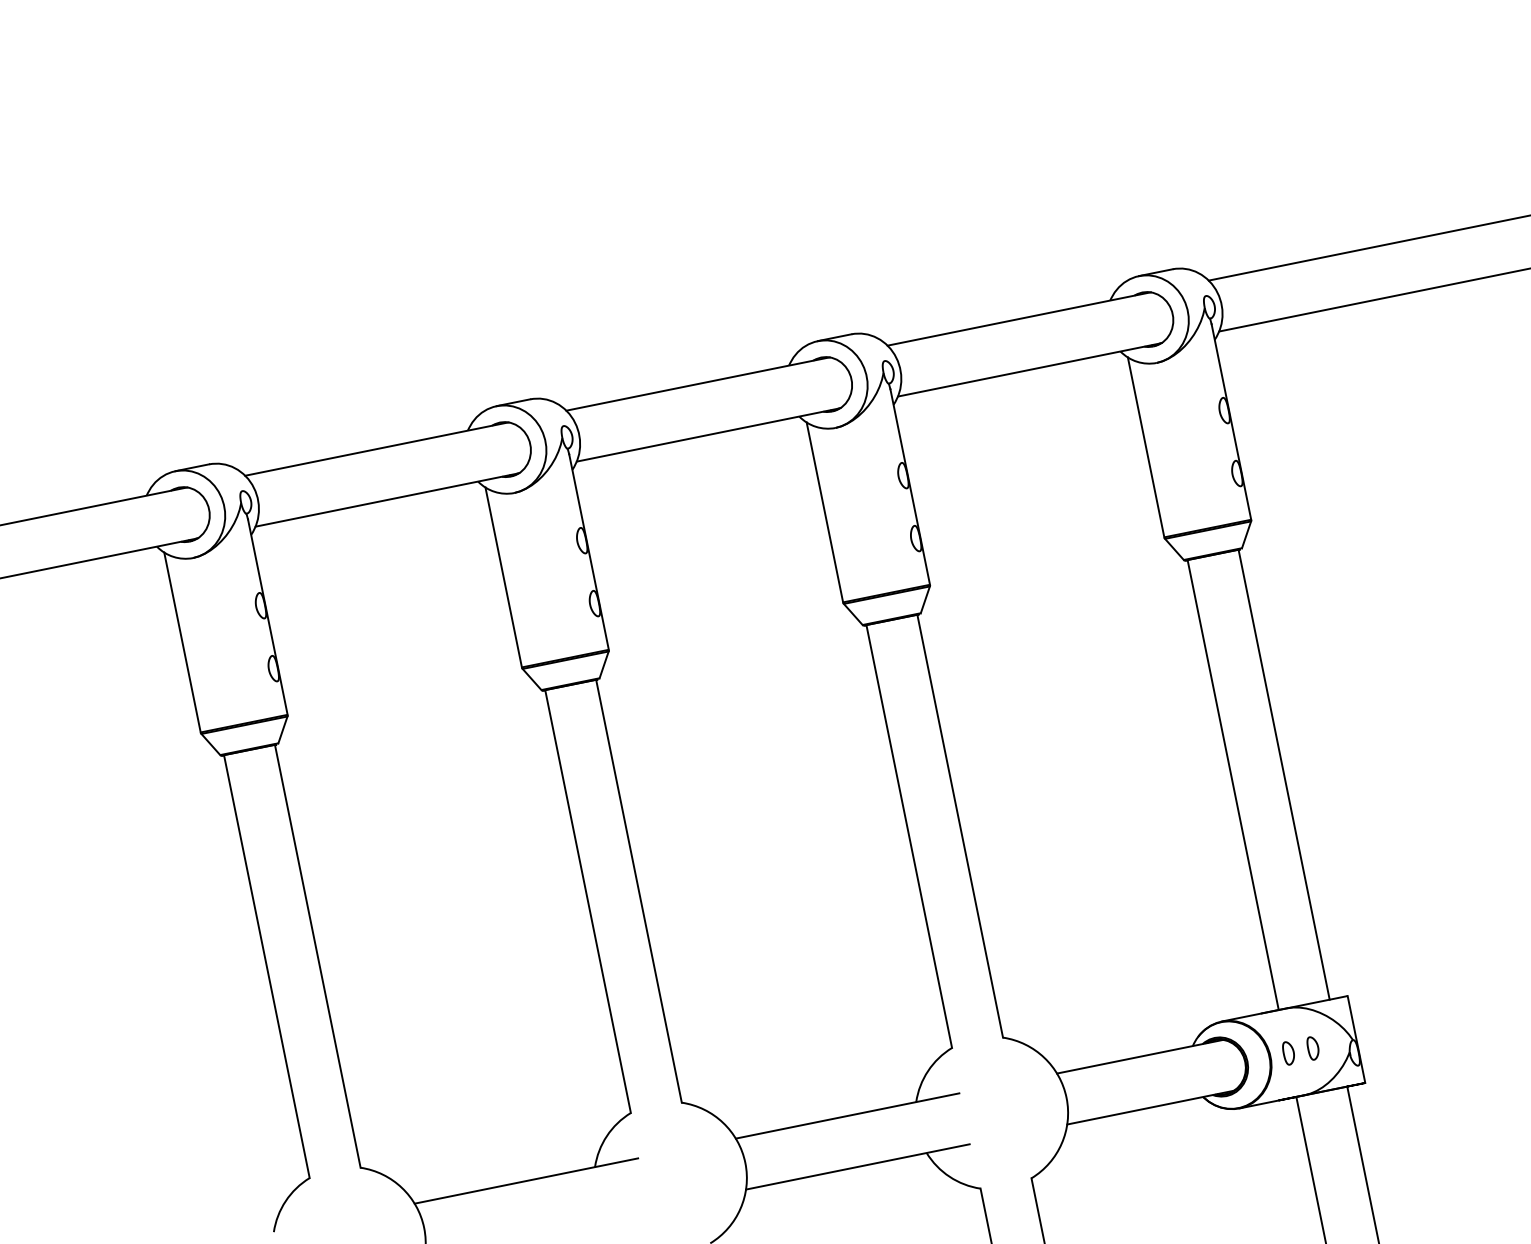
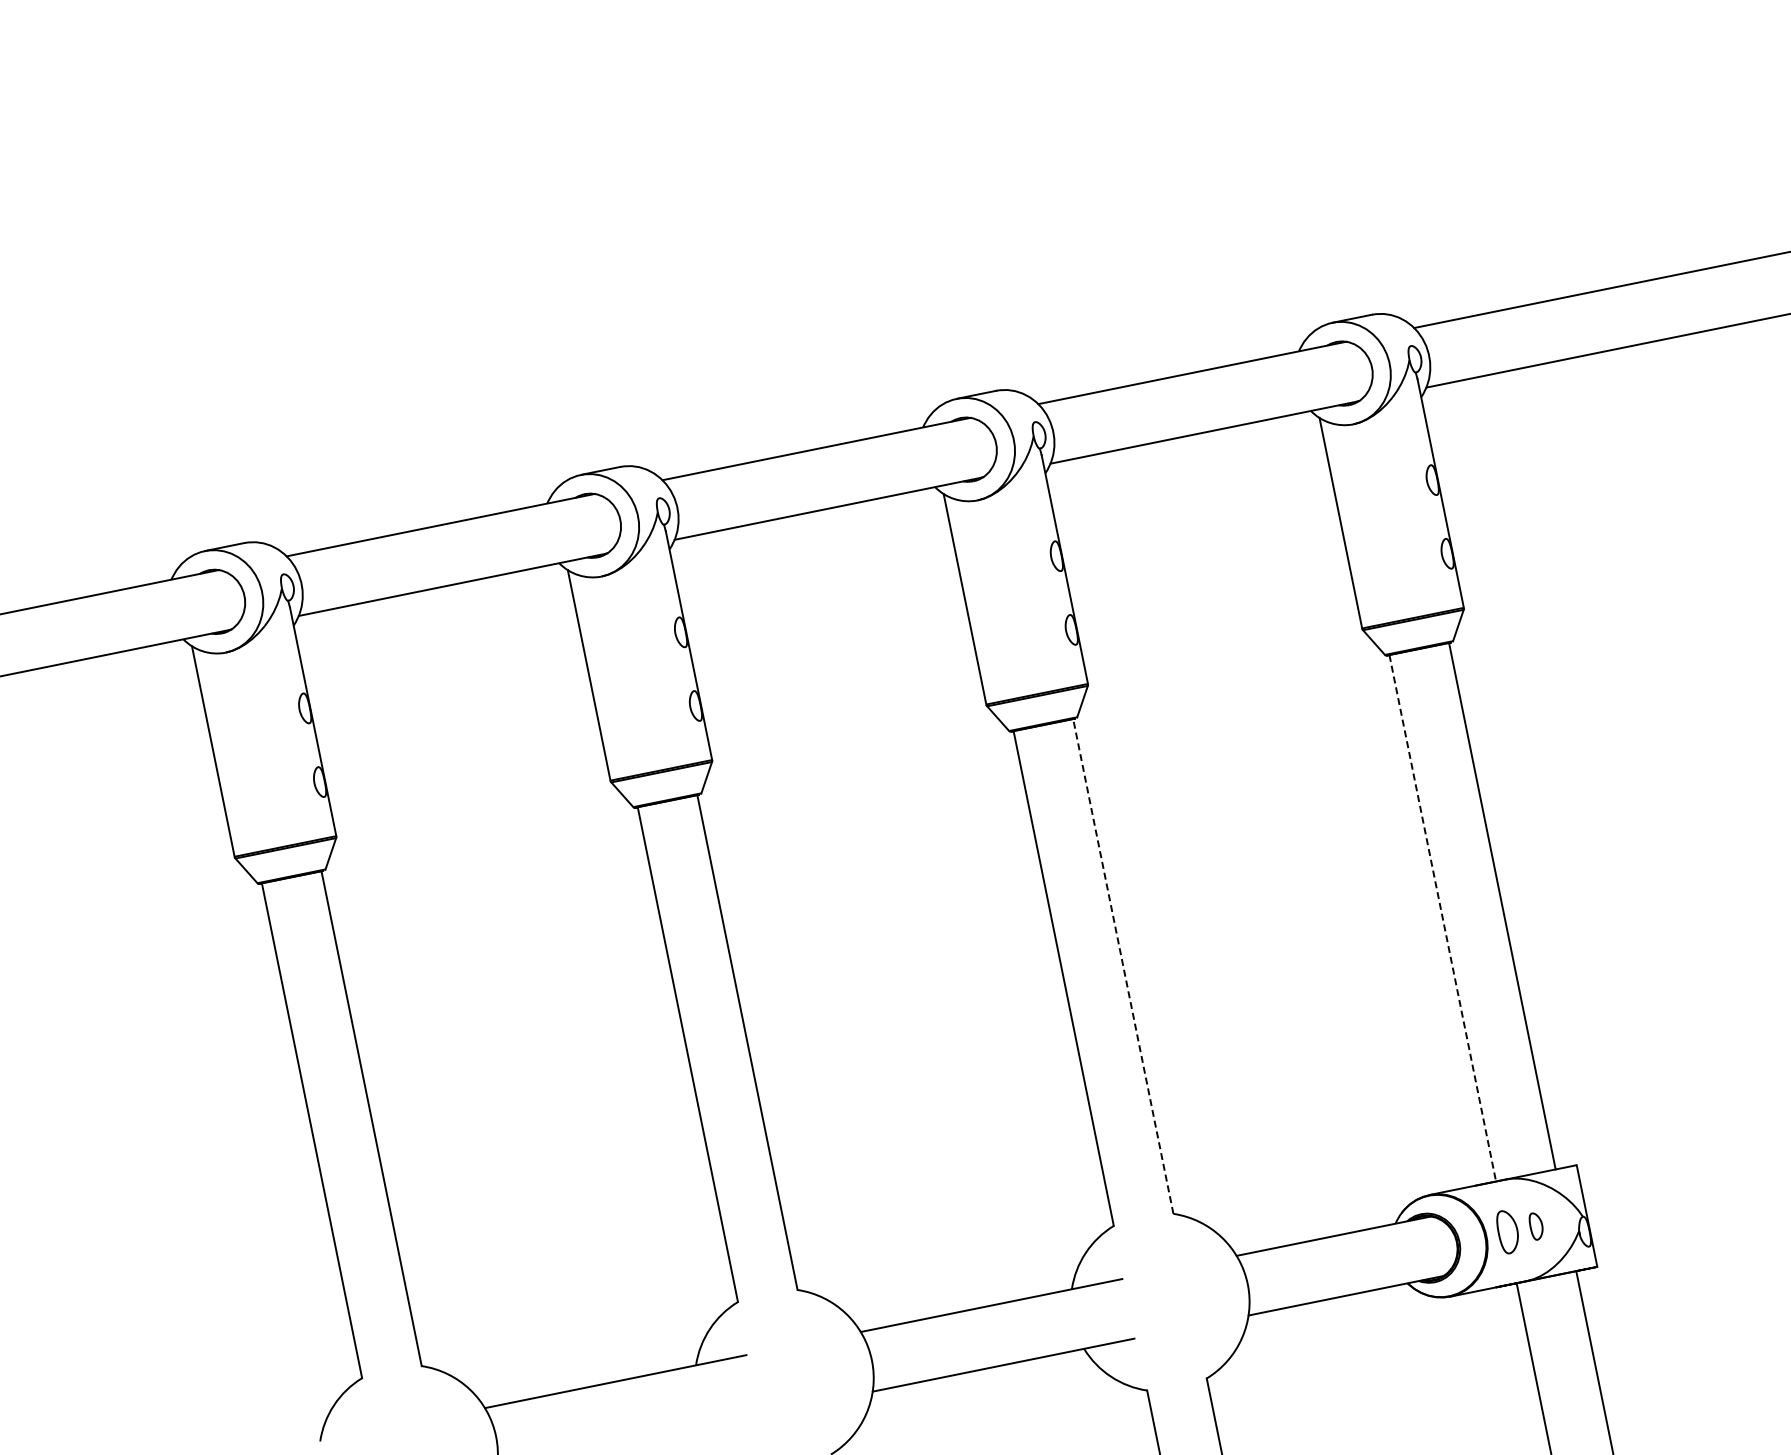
line: (1232, 785) -> (1442, 918), solid -> dashed
line: (960, 825) -> (1123, 965), solid -> dashed
part: (1288, 1053) -> (1507, 1232), size x1.6

